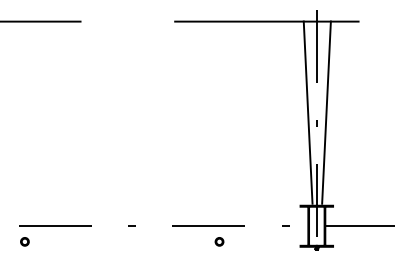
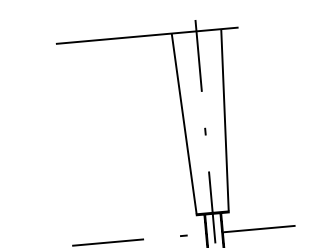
line: (307, 112) -> (183, 123), moved
line: (326, 112) -> (224, 120), moved

